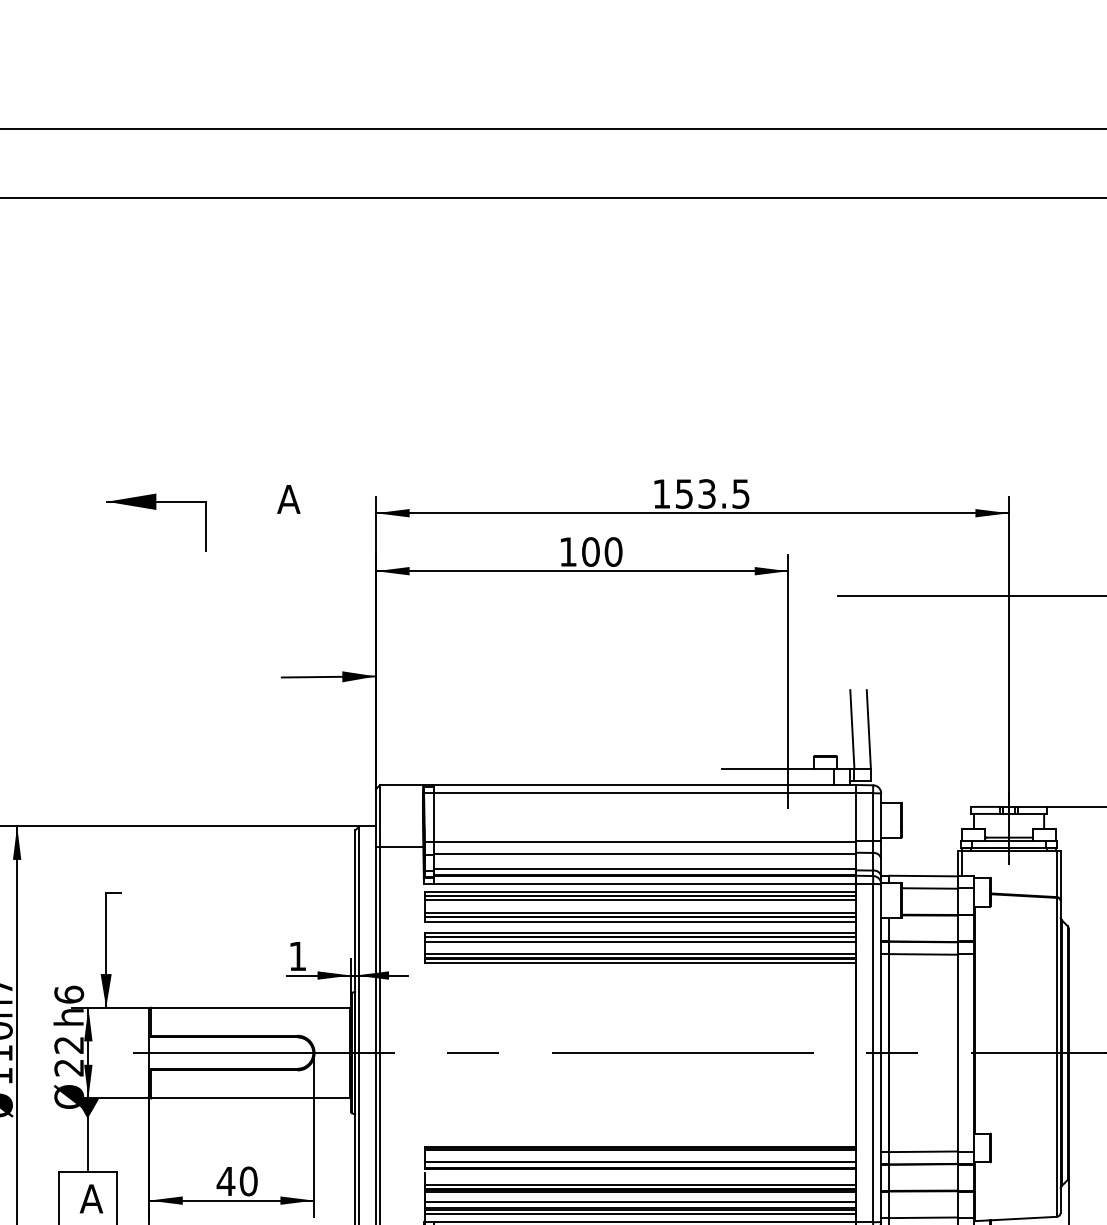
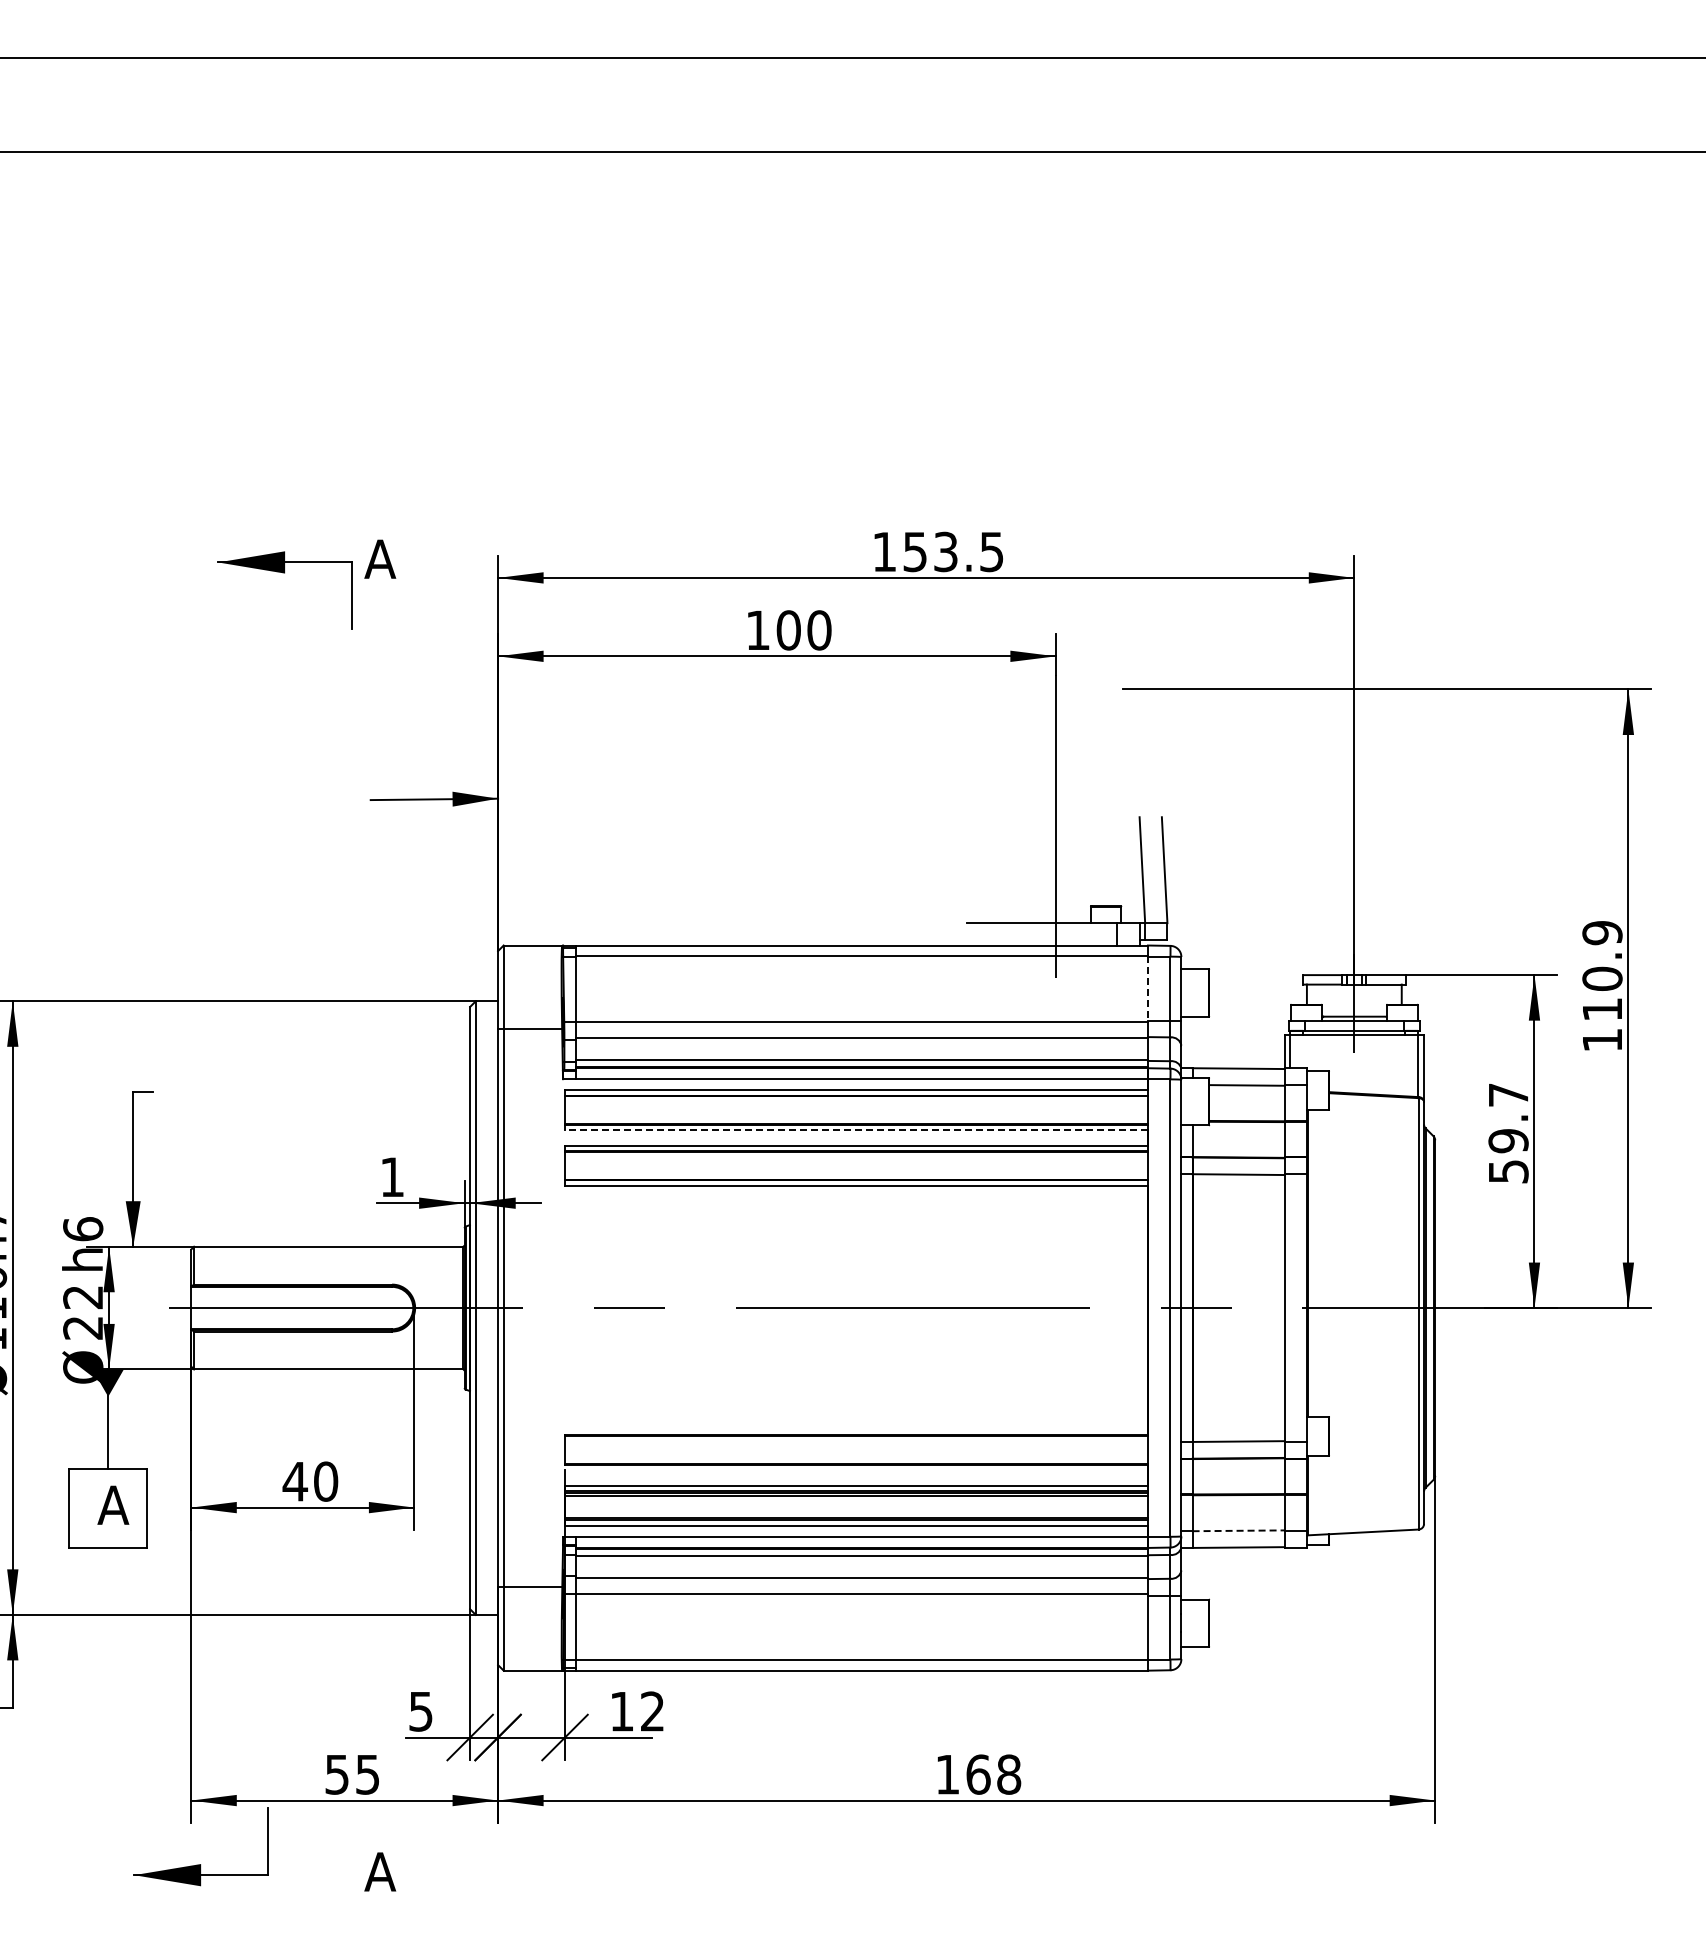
part: (155, 509) -> (284, 573), moved
line: (856, 817) -> (1147, 989), solid -> dashed
line: (640, 900) -> (856, 1101), removed
line: (640, 912) -> (856, 1118), removed
line: (640, 921) -> (855, 1130), solid -> dashed
line: (640, 941) -> (856, 1157), removed
line: (640, 954) -> (856, 1174), removed
line: (640, 1150) -> (856, 1439), removed
line: (640, 1162) -> (856, 1455), removed
line: (640, 1202) -> (856, 1509), removed
line: (924, 1217) -> (1239, 1530), solid -> dashed

